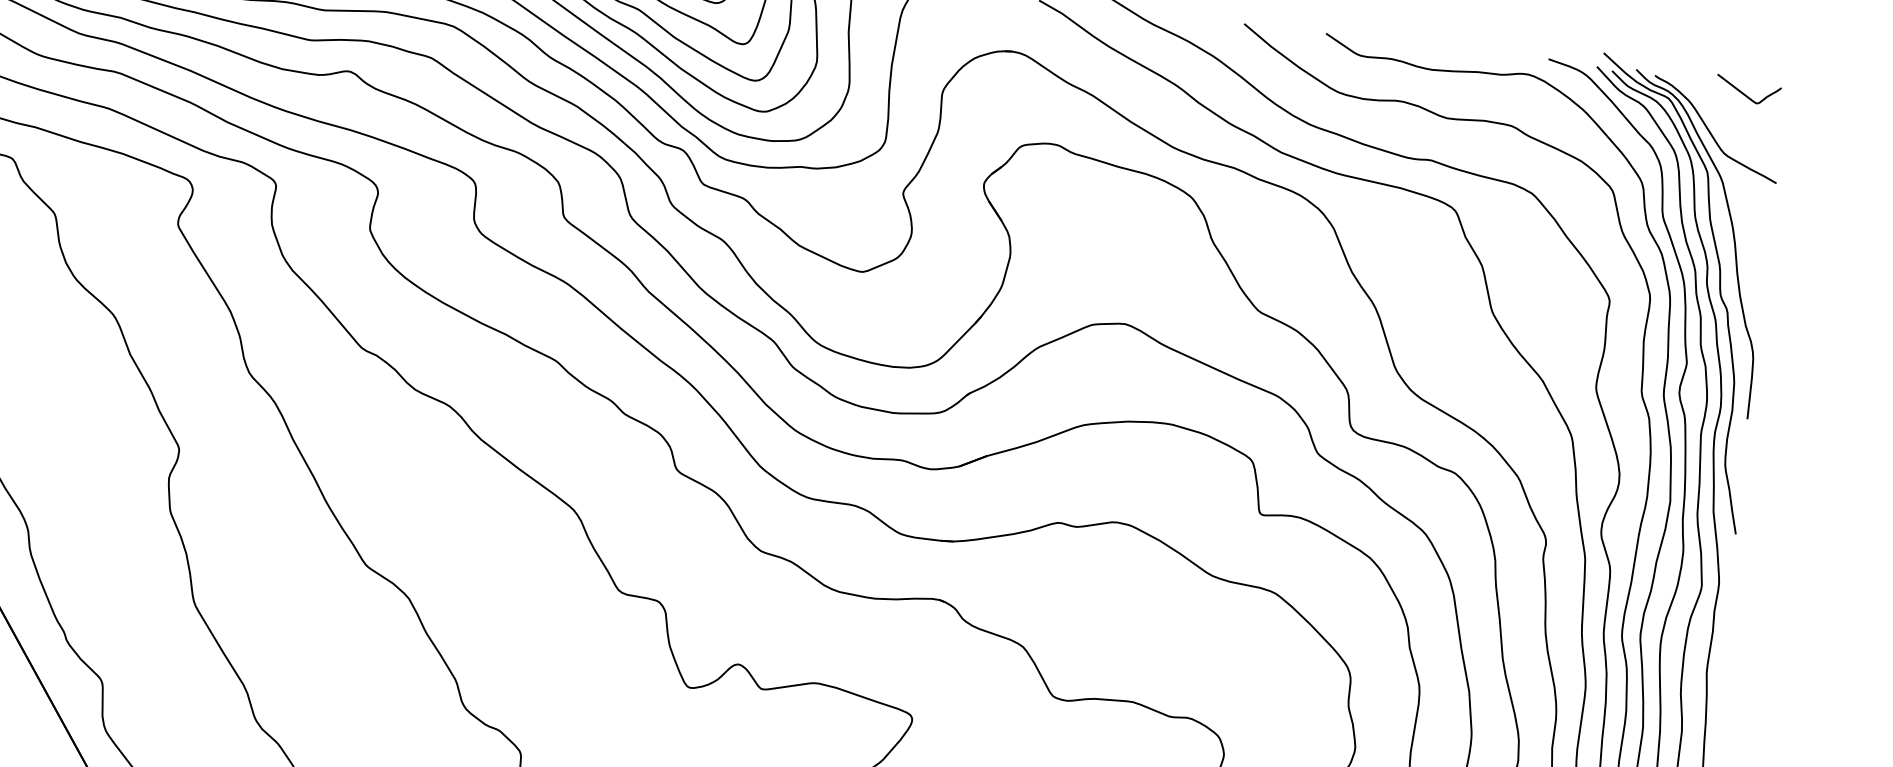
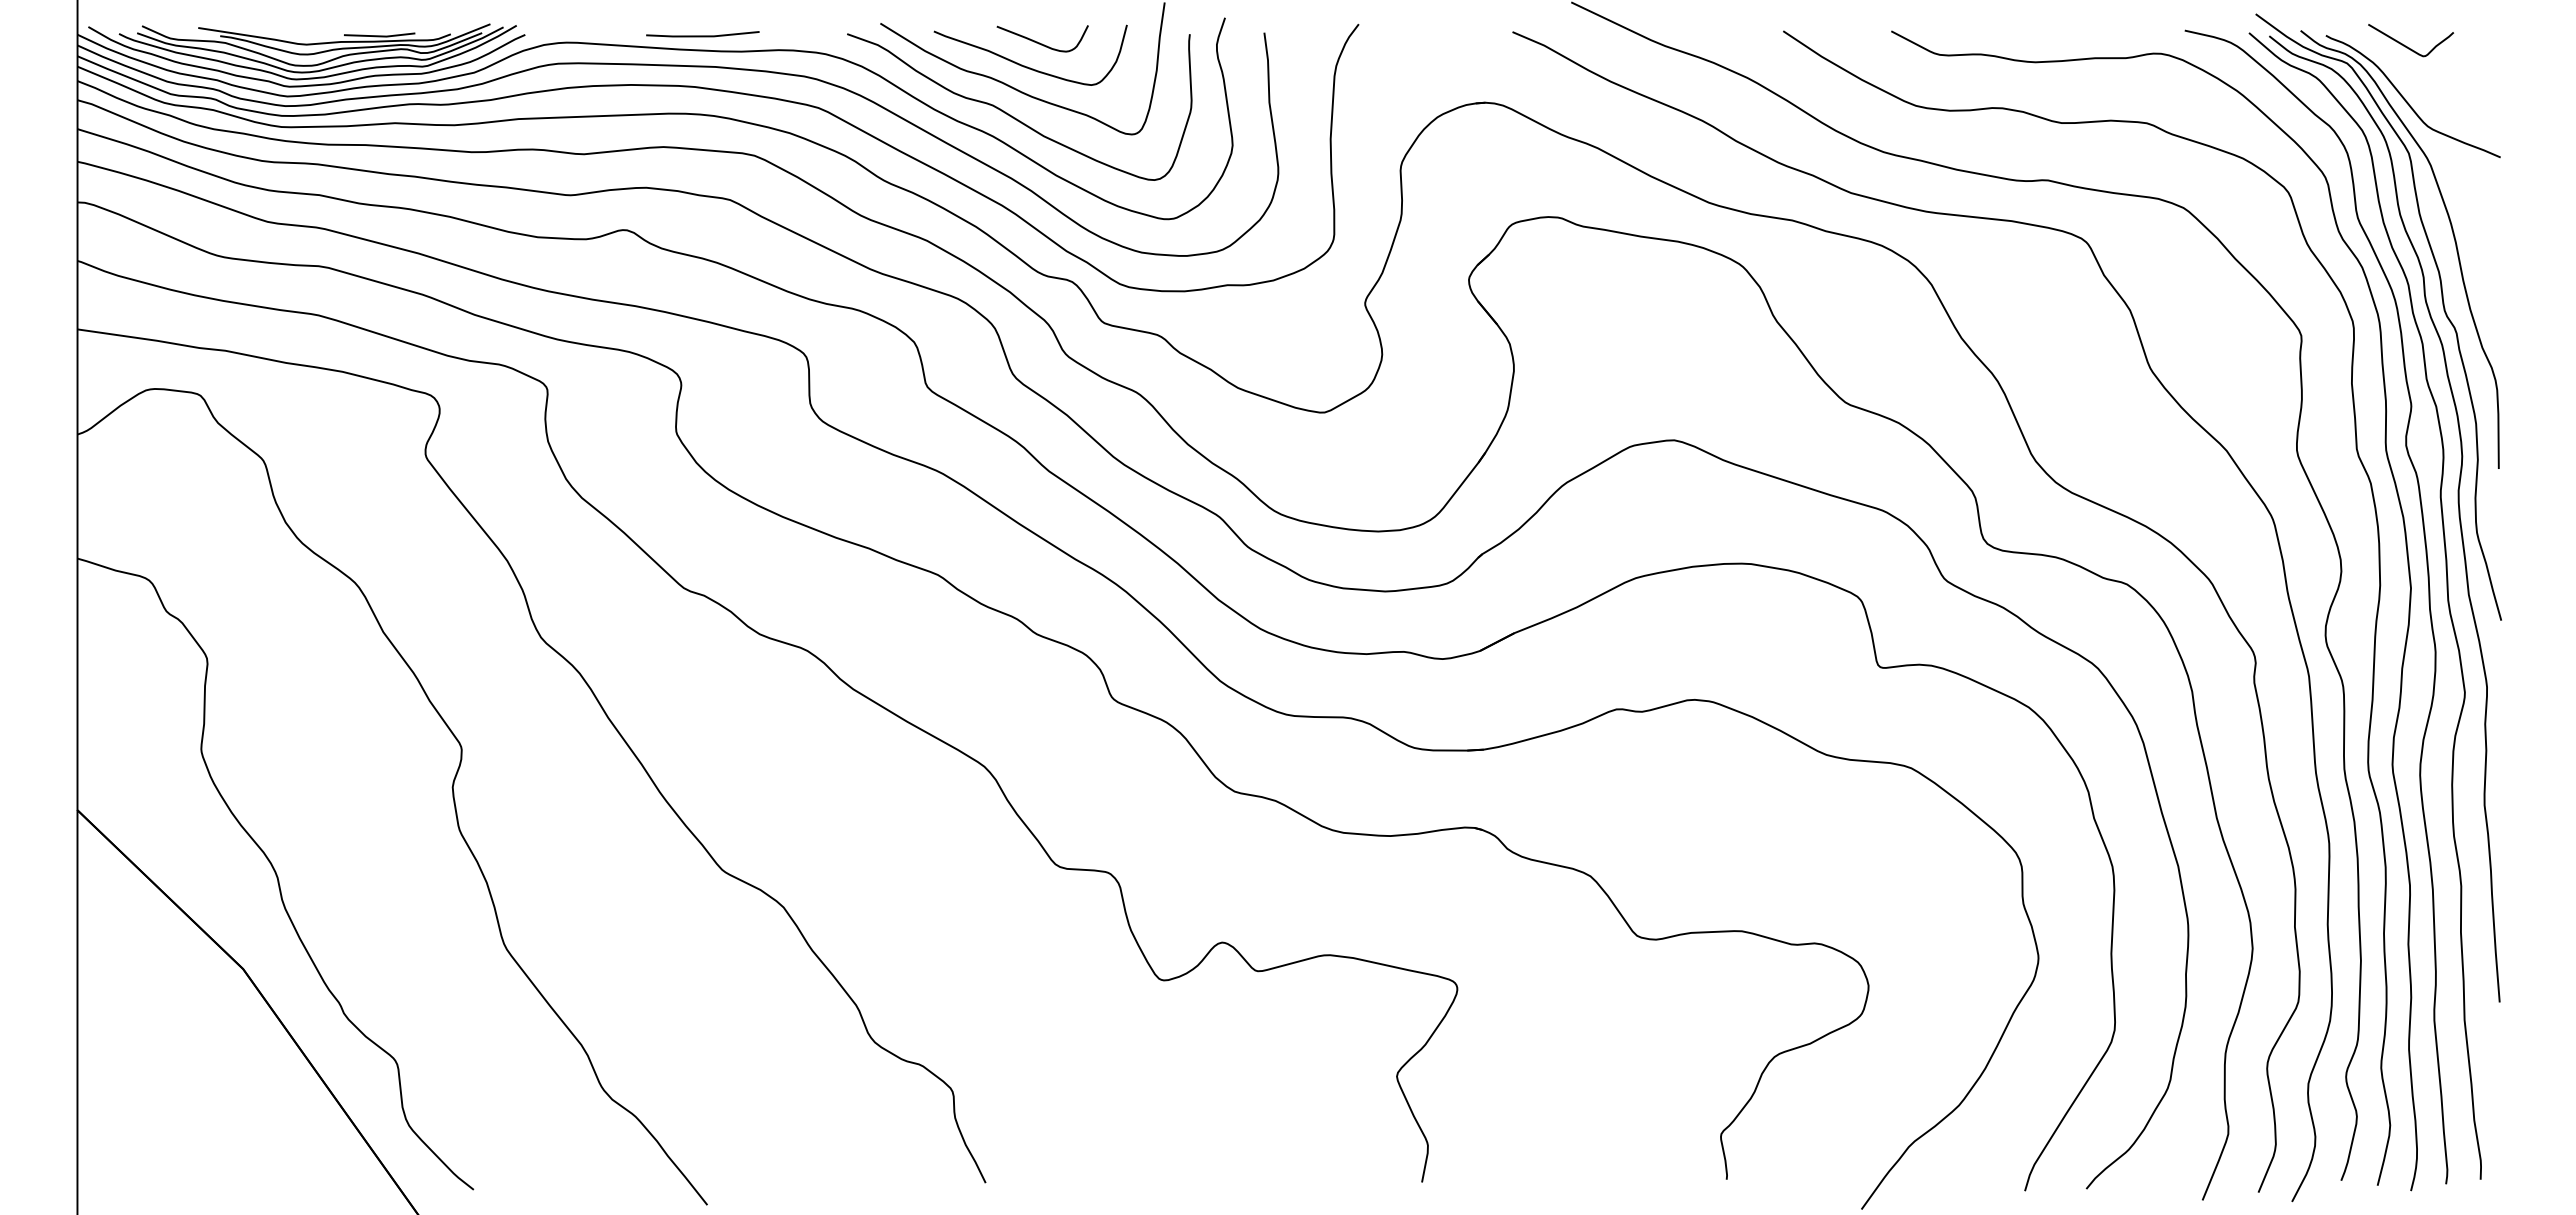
curve: (1744, 93) -> (2406, 45), moved

